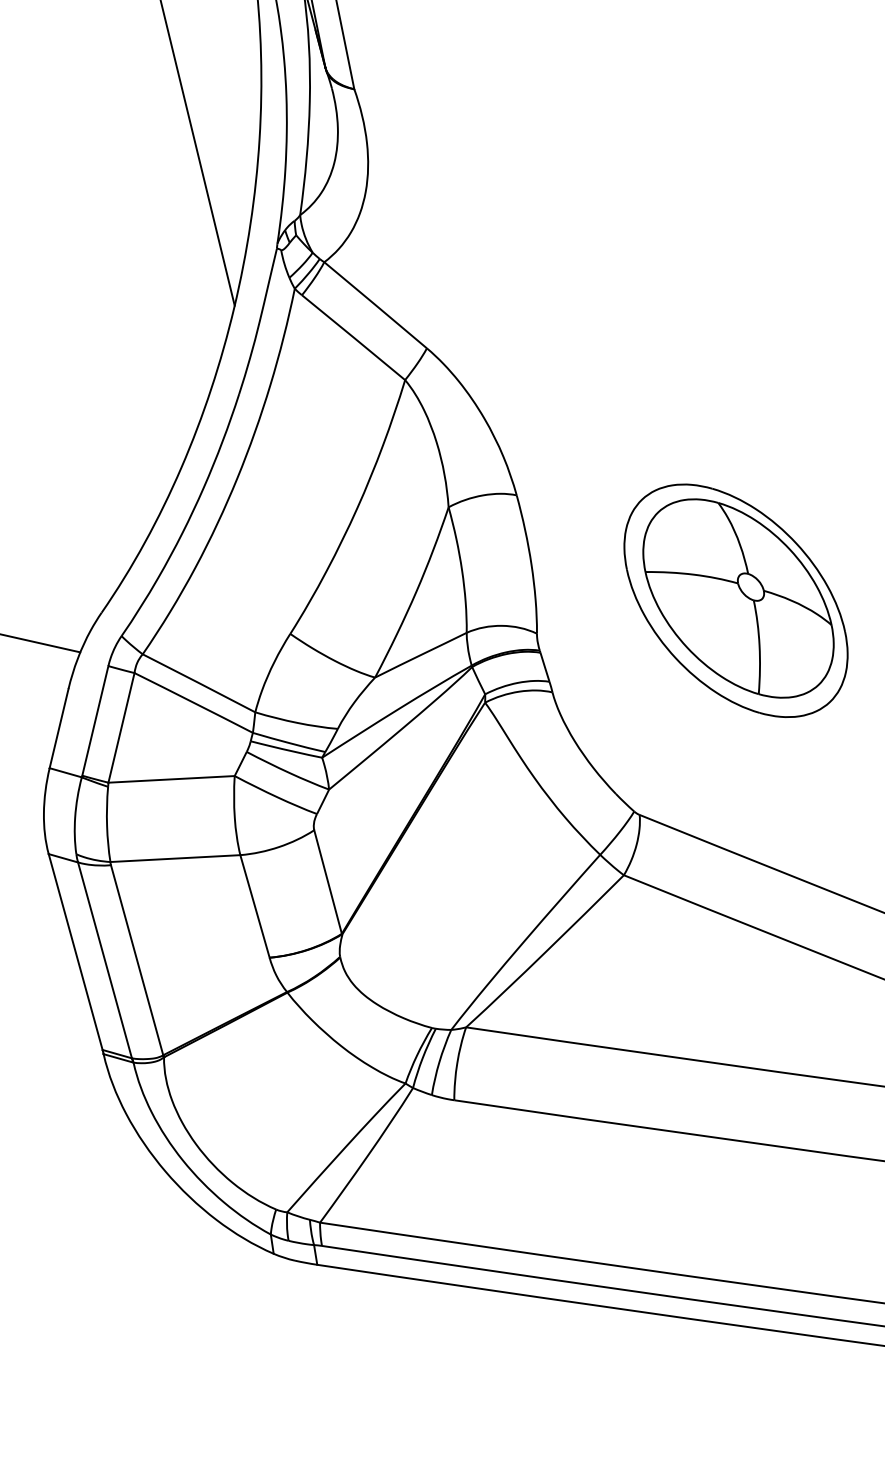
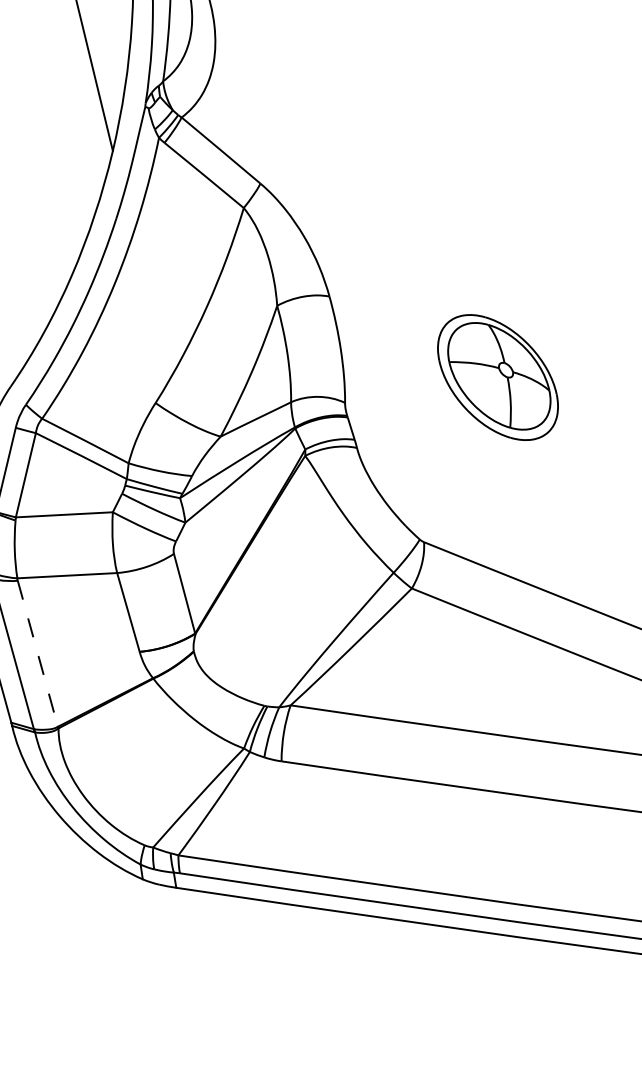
part: (735, 600) -> (497, 377), size x0.7
line: (137, 960) -> (38, 653), solid -> dashed

